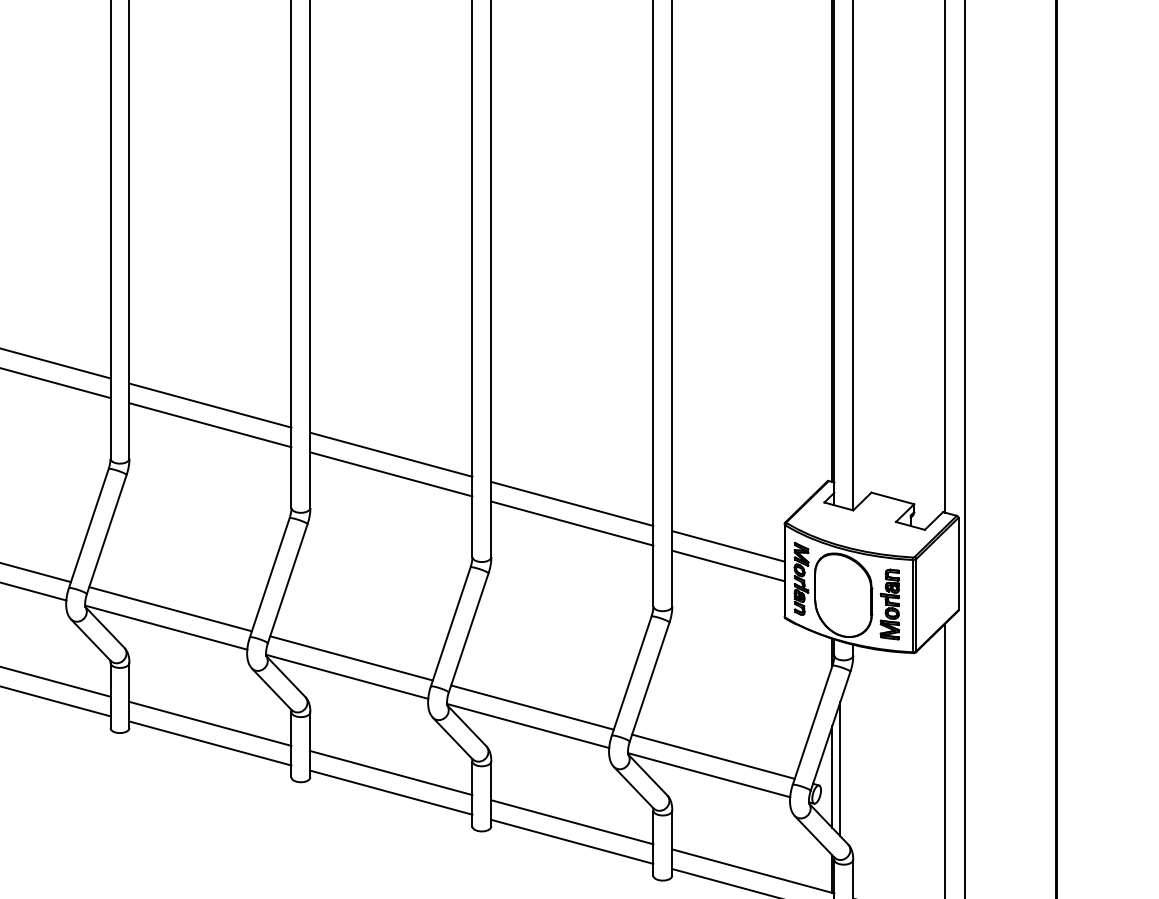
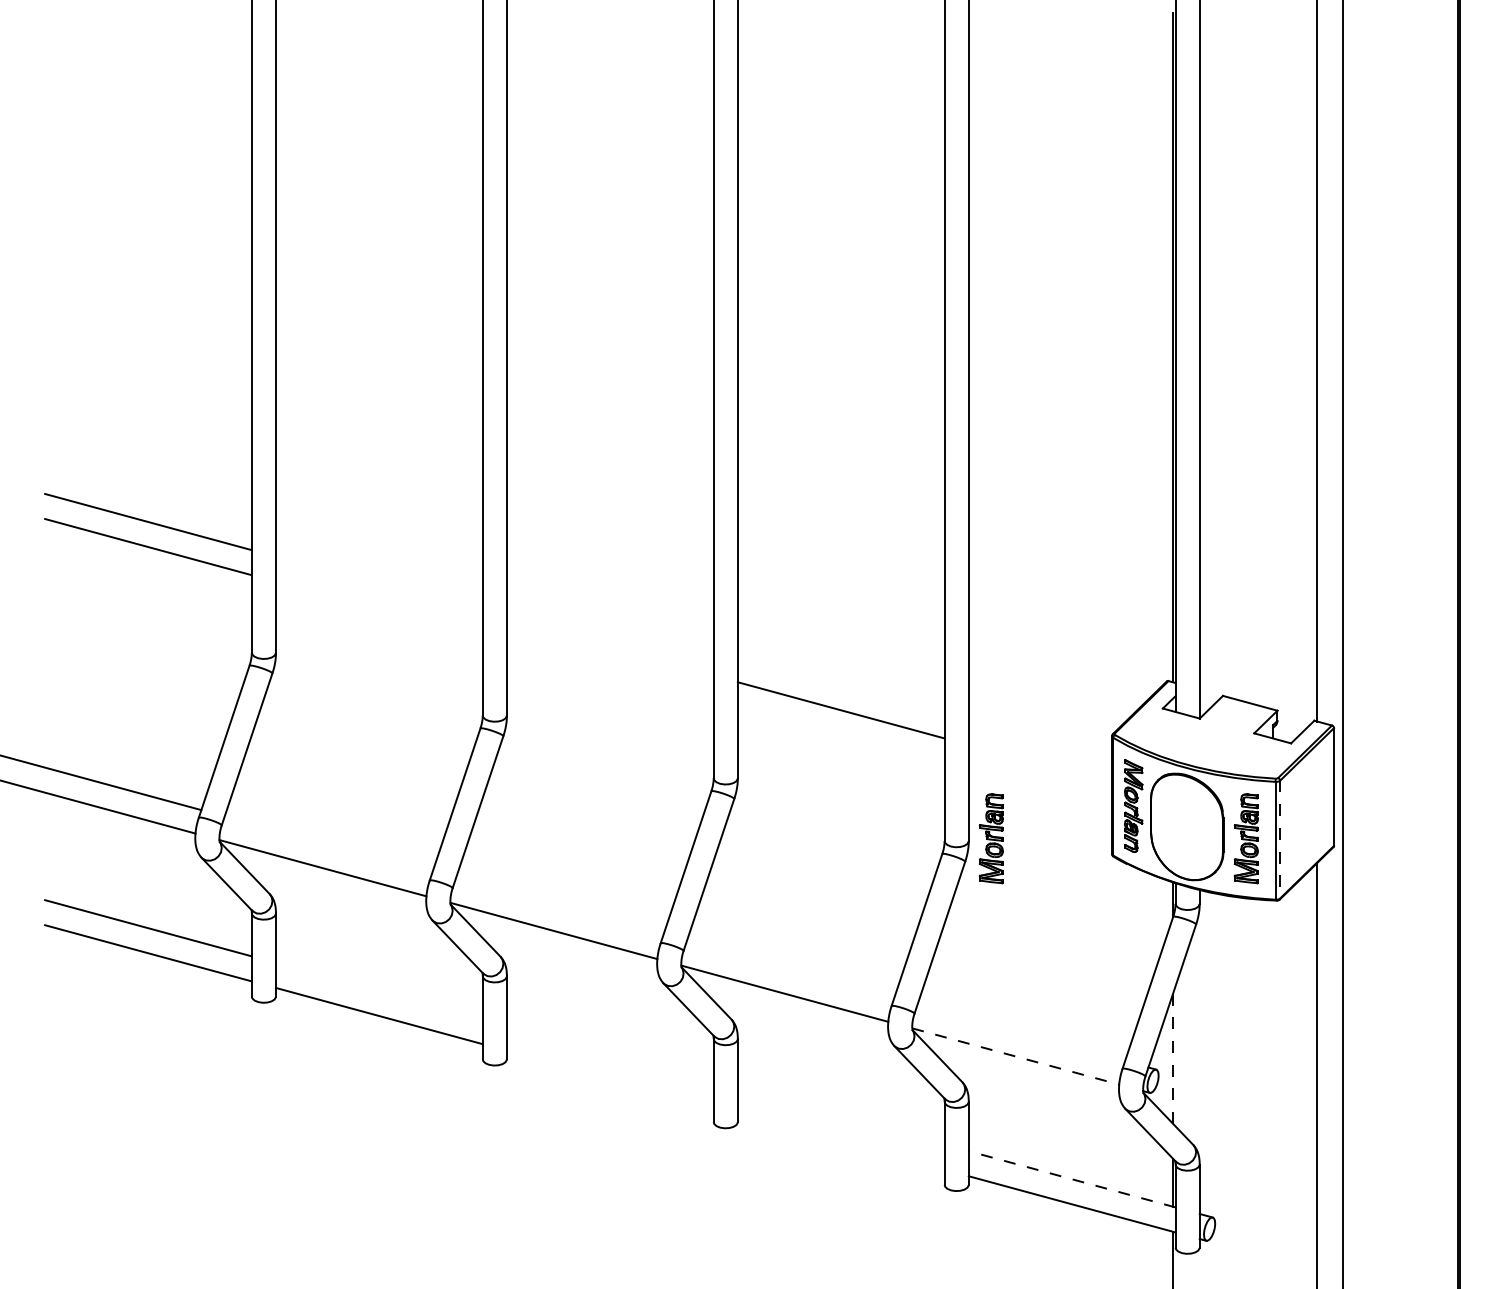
line: (210, 405) -> (379, 584), removed
line: (210, 424) -> (379, 609), removed
line: (390, 454) -> (609, 647), removed
line: (390, 474) -> (609, 672), removed
line: (571, 523) -> (840, 735), removed
line: (728, 546) -> (1040, 764), removed
line: (728, 565) -> (1040, 789), removed
part: (689, 604) -> (990, 838), added
line: (916, 605) -> (1280, 839), solid -> dashed
line: (170, 609) -> (328, 844), removed
line: (351, 658) -> (559, 907), removed
line: (532, 707) -> (790, 969), removed
line: (210, 723) -> (379, 990), removed
line: (713, 756) -> (1021, 1032), removed
line: (840, 768) -> (1183, 1048), removed
line: (390, 772) -> (609, 1053), removed
line: (709, 775) -> (1016, 1056), solid -> dashed
line: (832, 777) -> (1173, 1059), solid -> dashed
line: (390, 792) -> (609, 1078), removed
line: (571, 822) -> (840, 1116), removed
line: (571, 841) -> (840, 1141), removed
line: (752, 871) -> (1071, 1179), solid -> dashed

